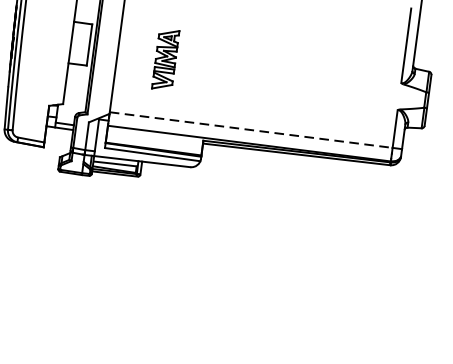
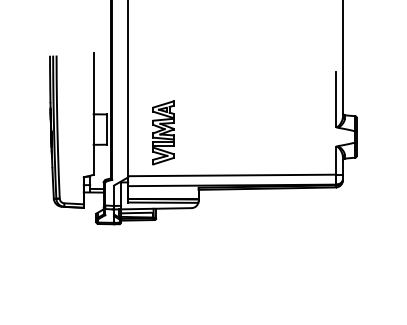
part: (165, 59) -> (163, 132), size x1.43
line: (251, 130) -> (232, 175), dashed -> solid

